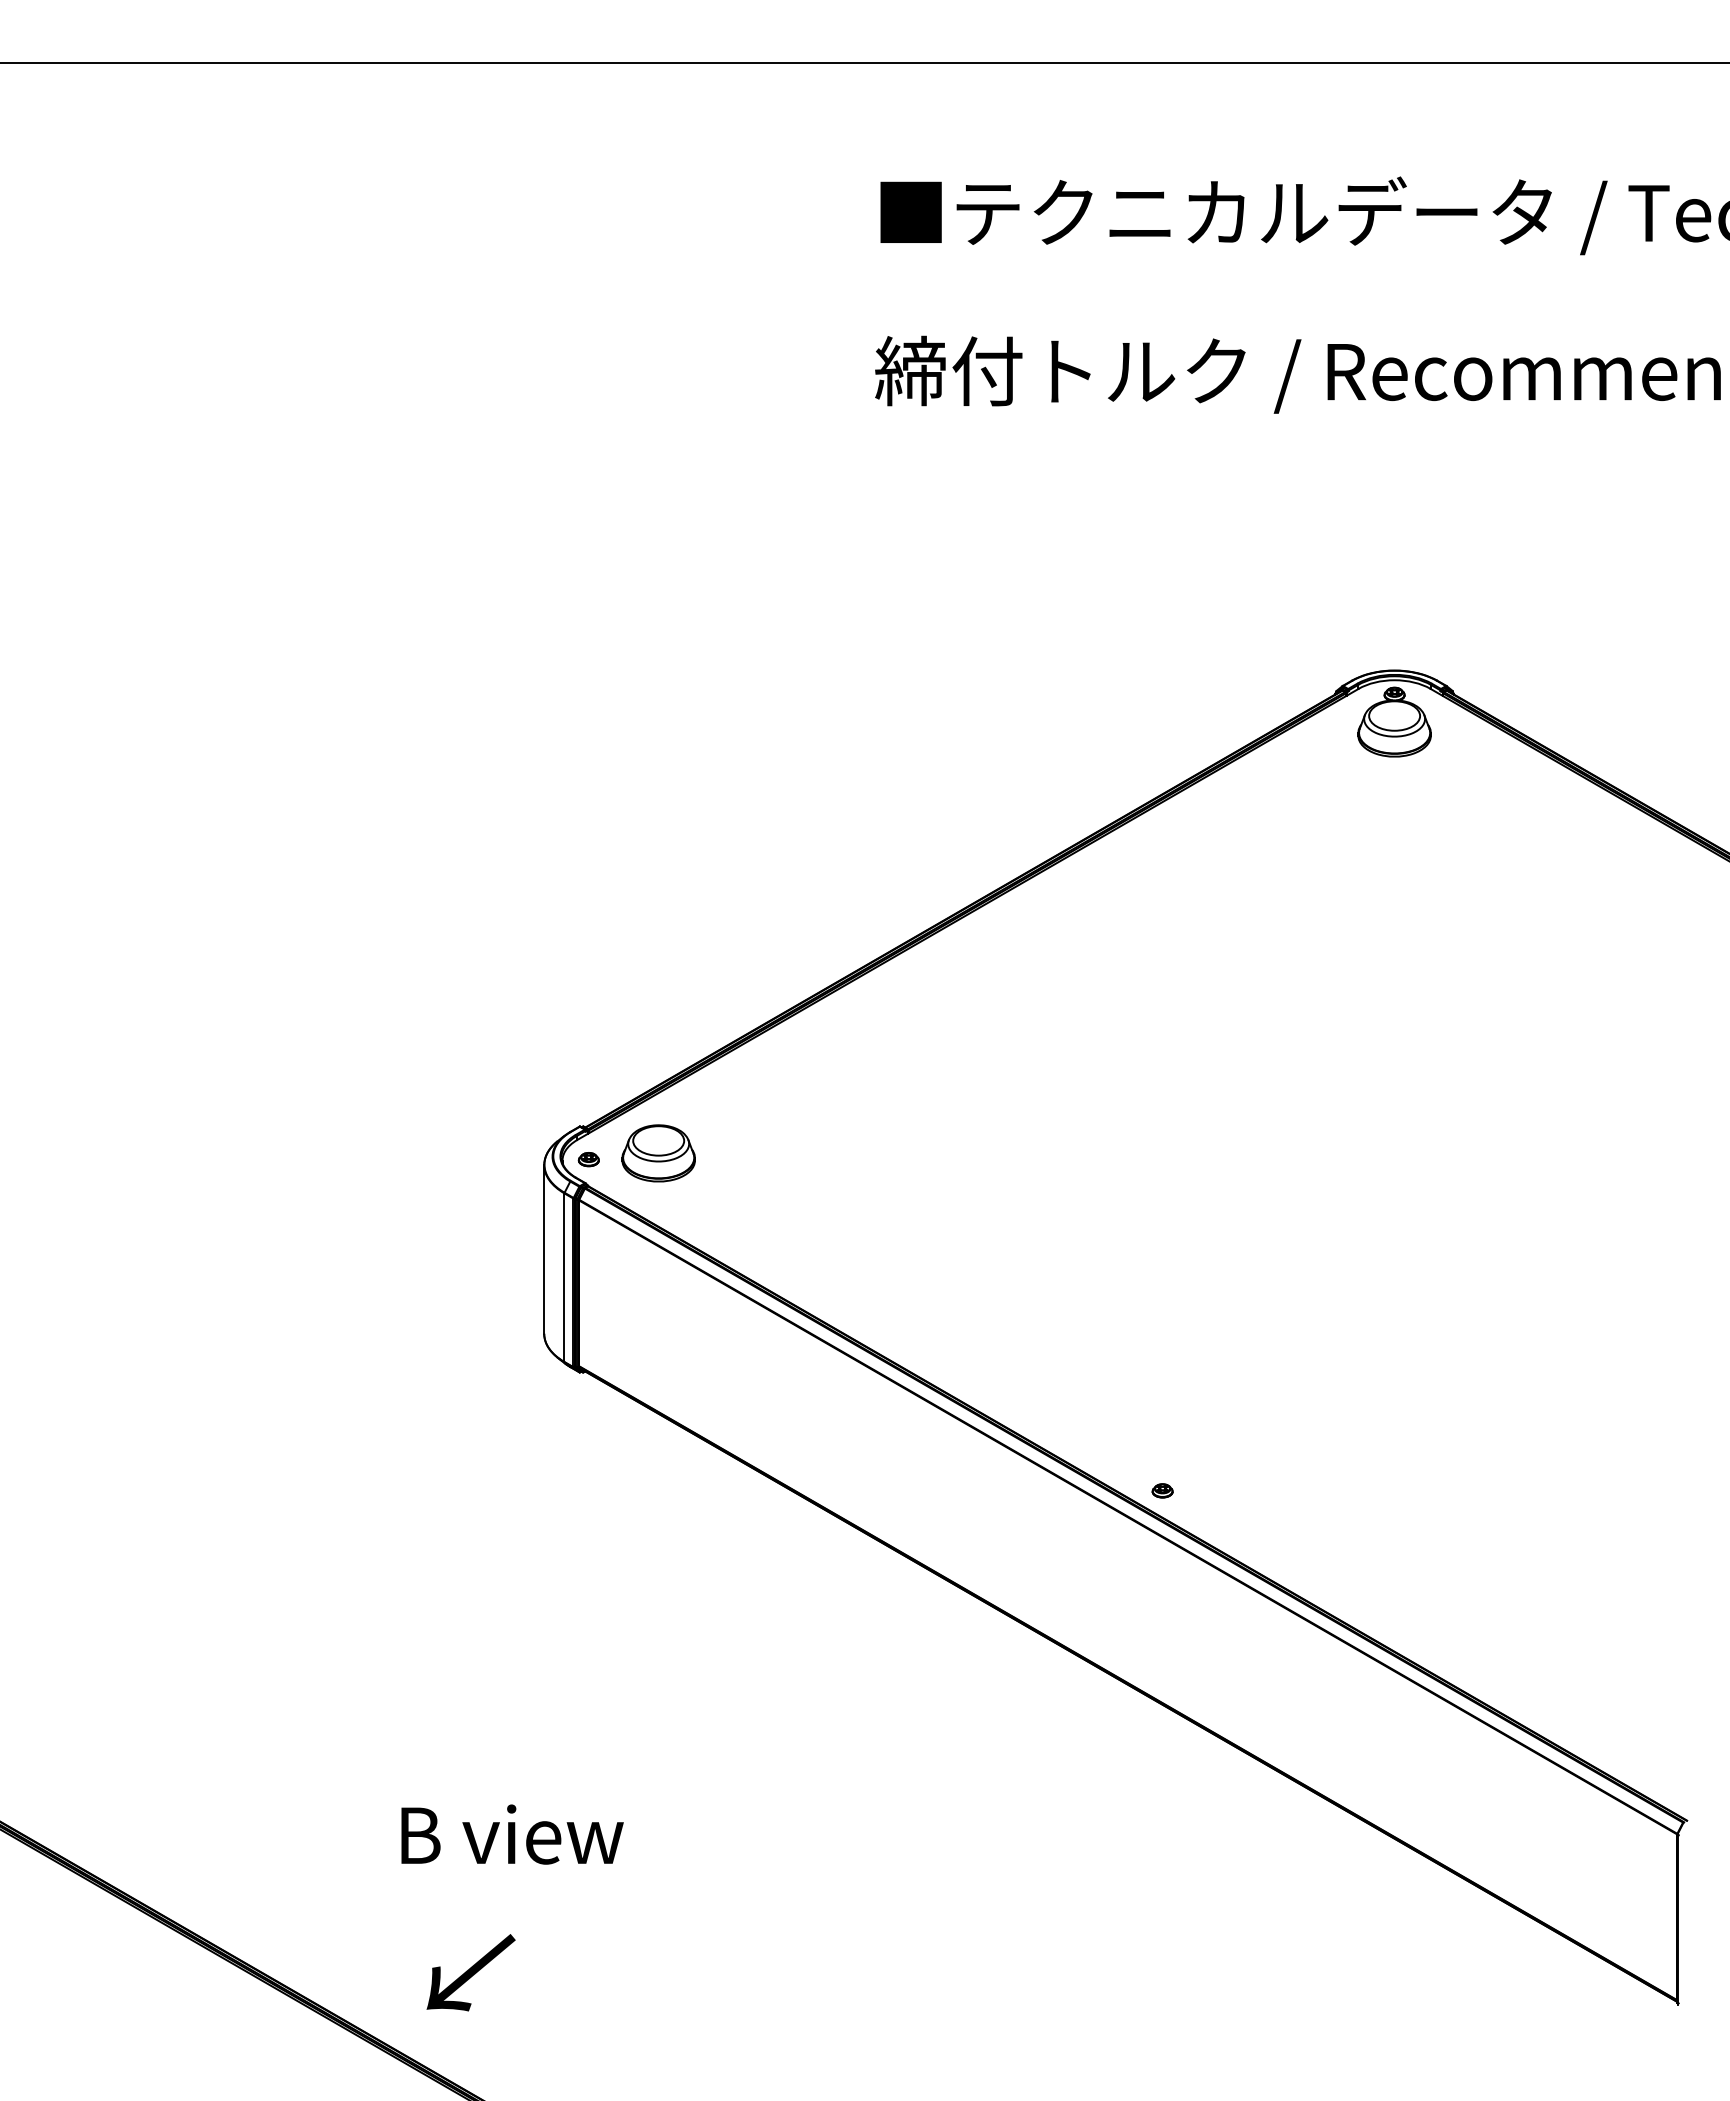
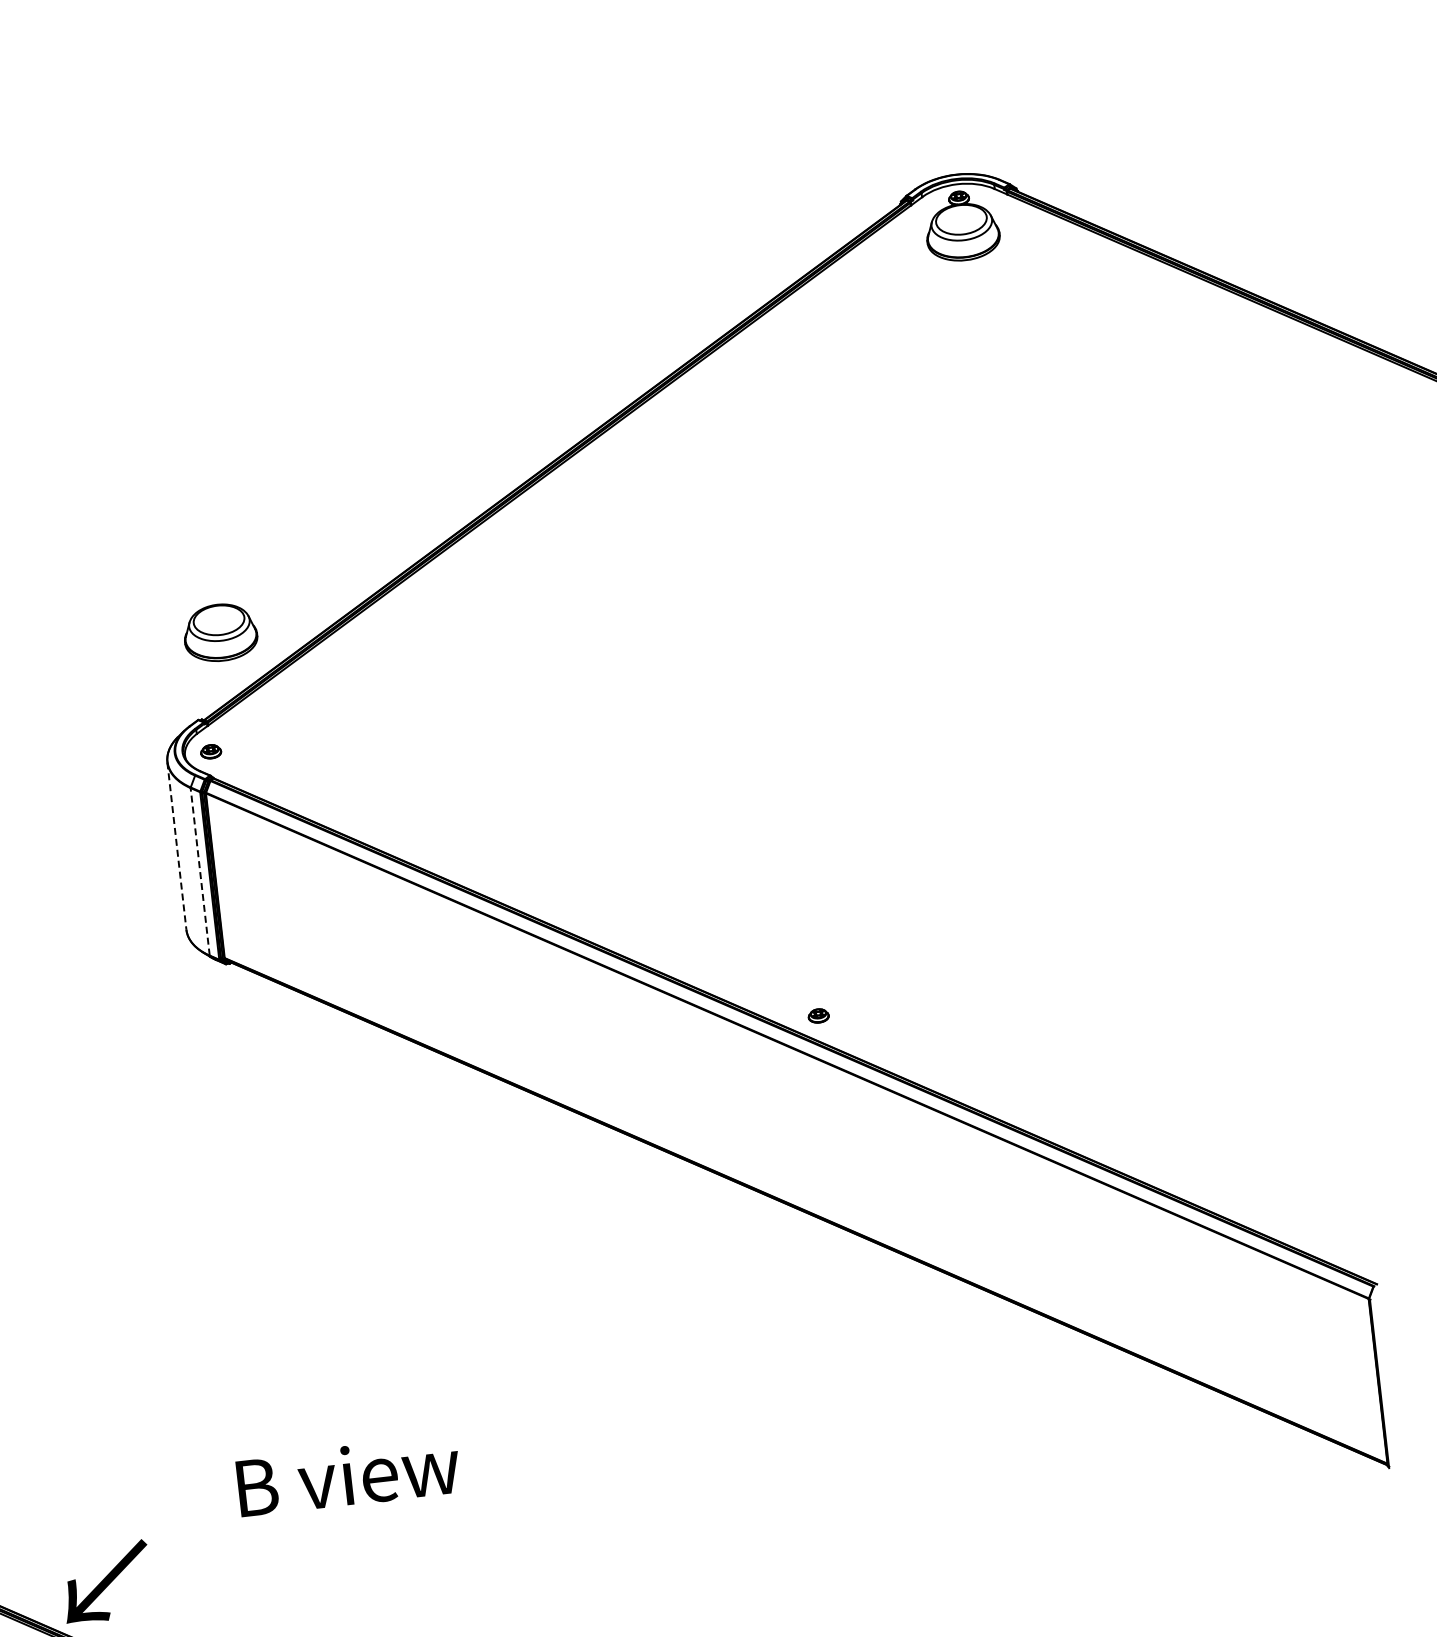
part: (658, 1153) -> (220, 632), moved
line: (544, 1249) -> (177, 846), solid -> dashed
line: (564, 1277) -> (200, 871), solid -> dashed
text: (512, 1834) -> (348, 1475), moved
text: (470, 1972) -> (106, 1581), moved

